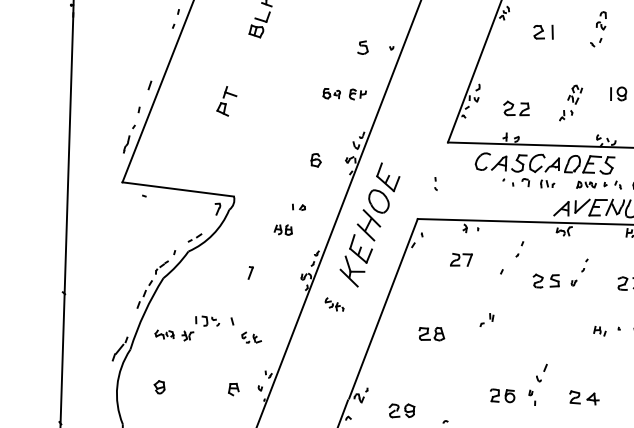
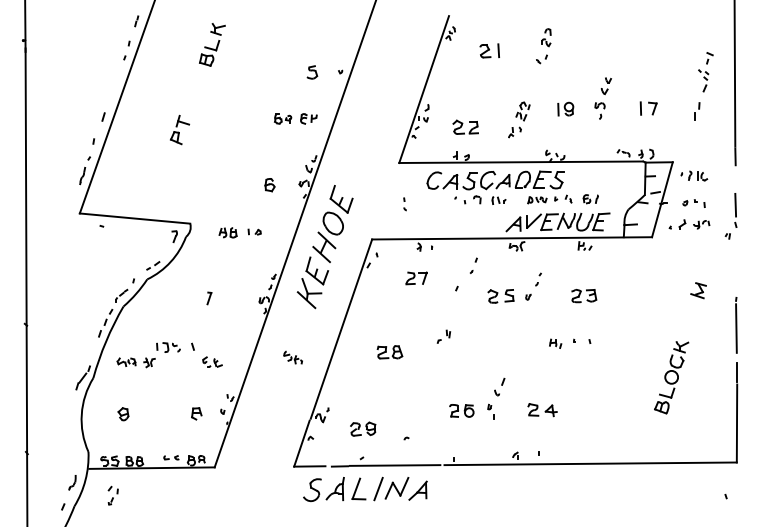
part: (435, 184) -> (404, 204), moved
part: (282, 229) -> (227, 232), moved
part: (333, 304) -> (292, 357), moved

